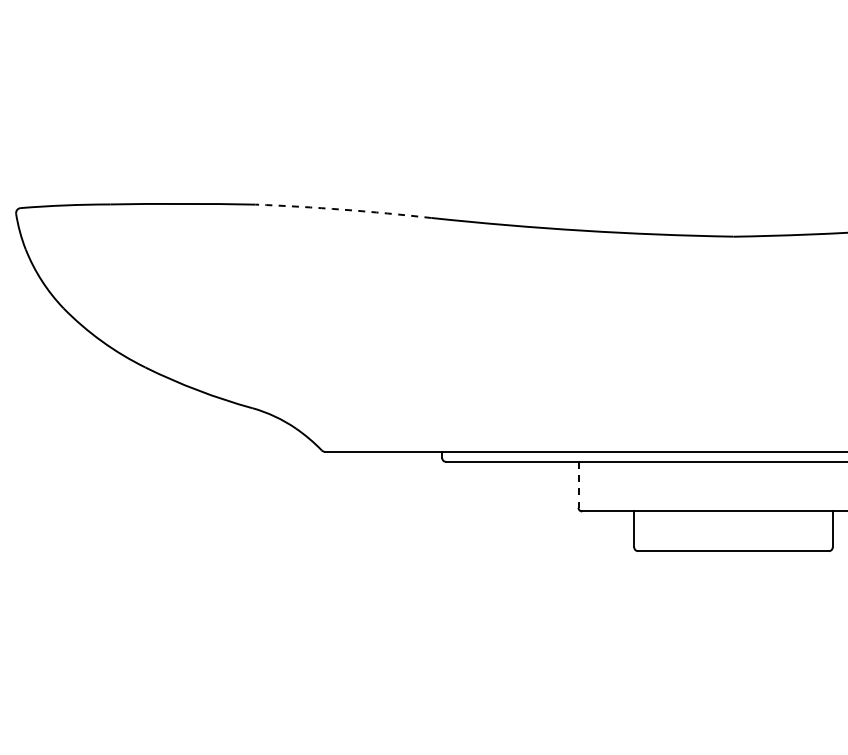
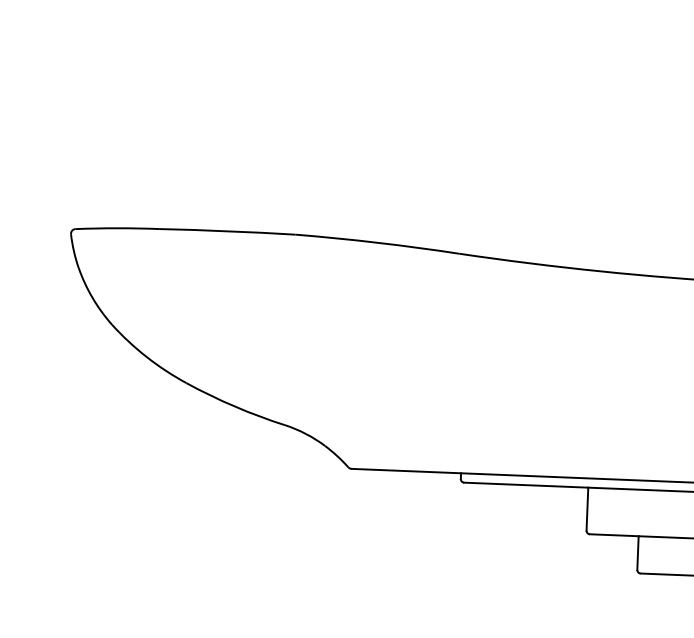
arc: (343, 209) -> (377, 242), dashed -> solid
line: (578, 484) -> (587, 508), dashed -> solid

